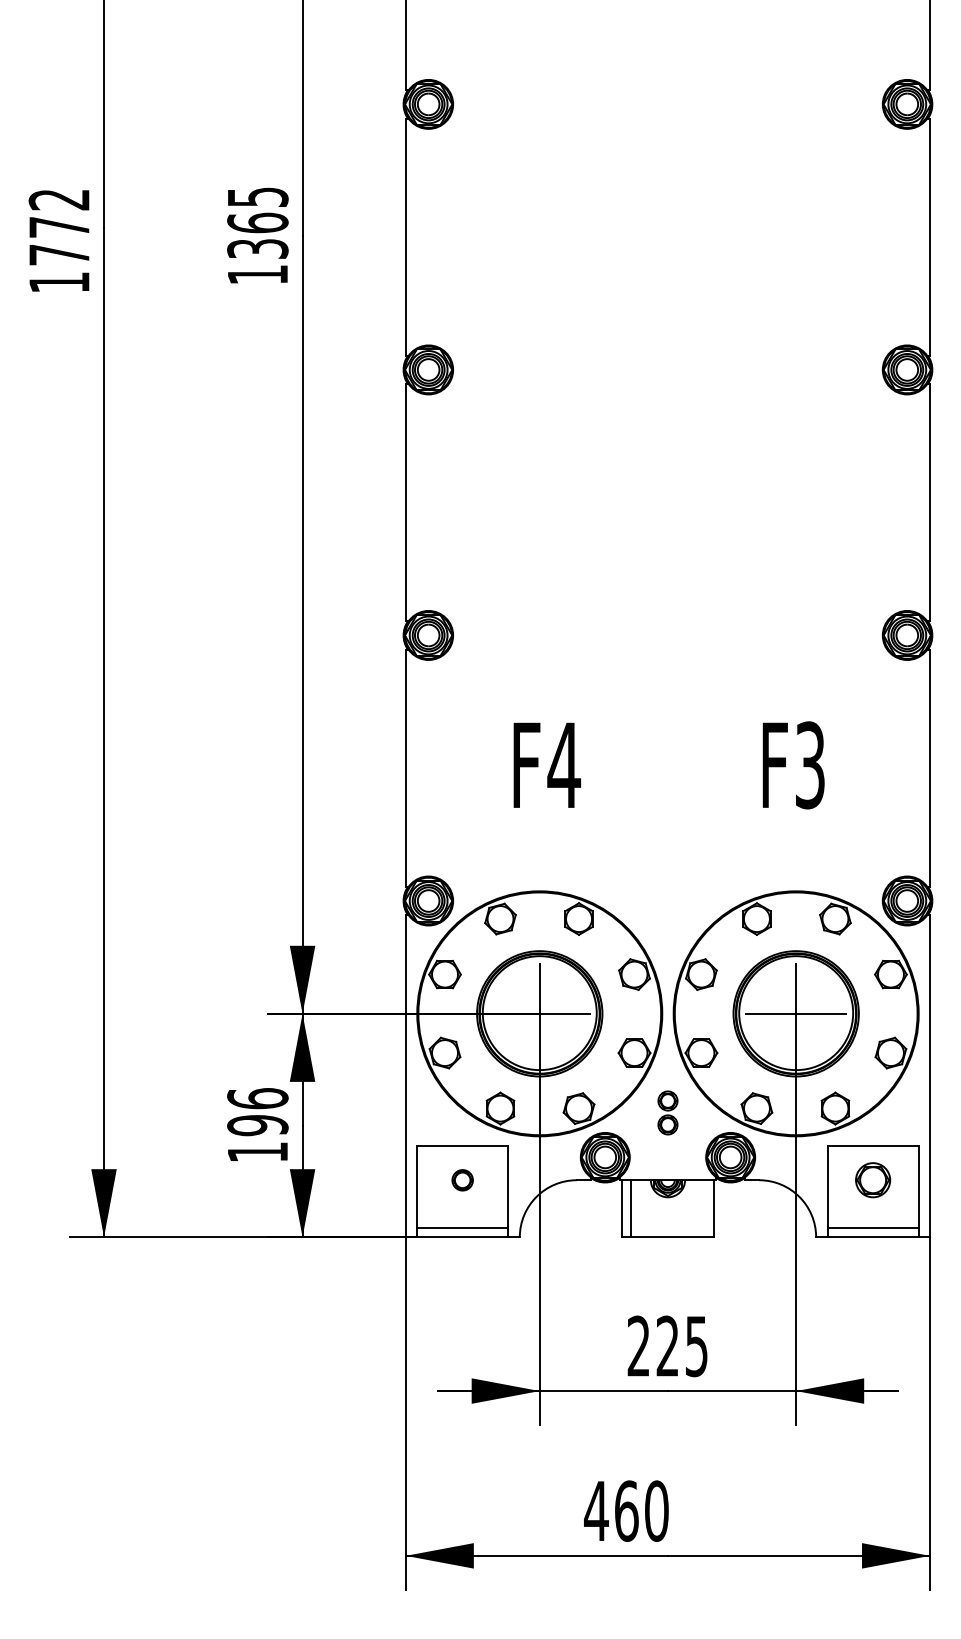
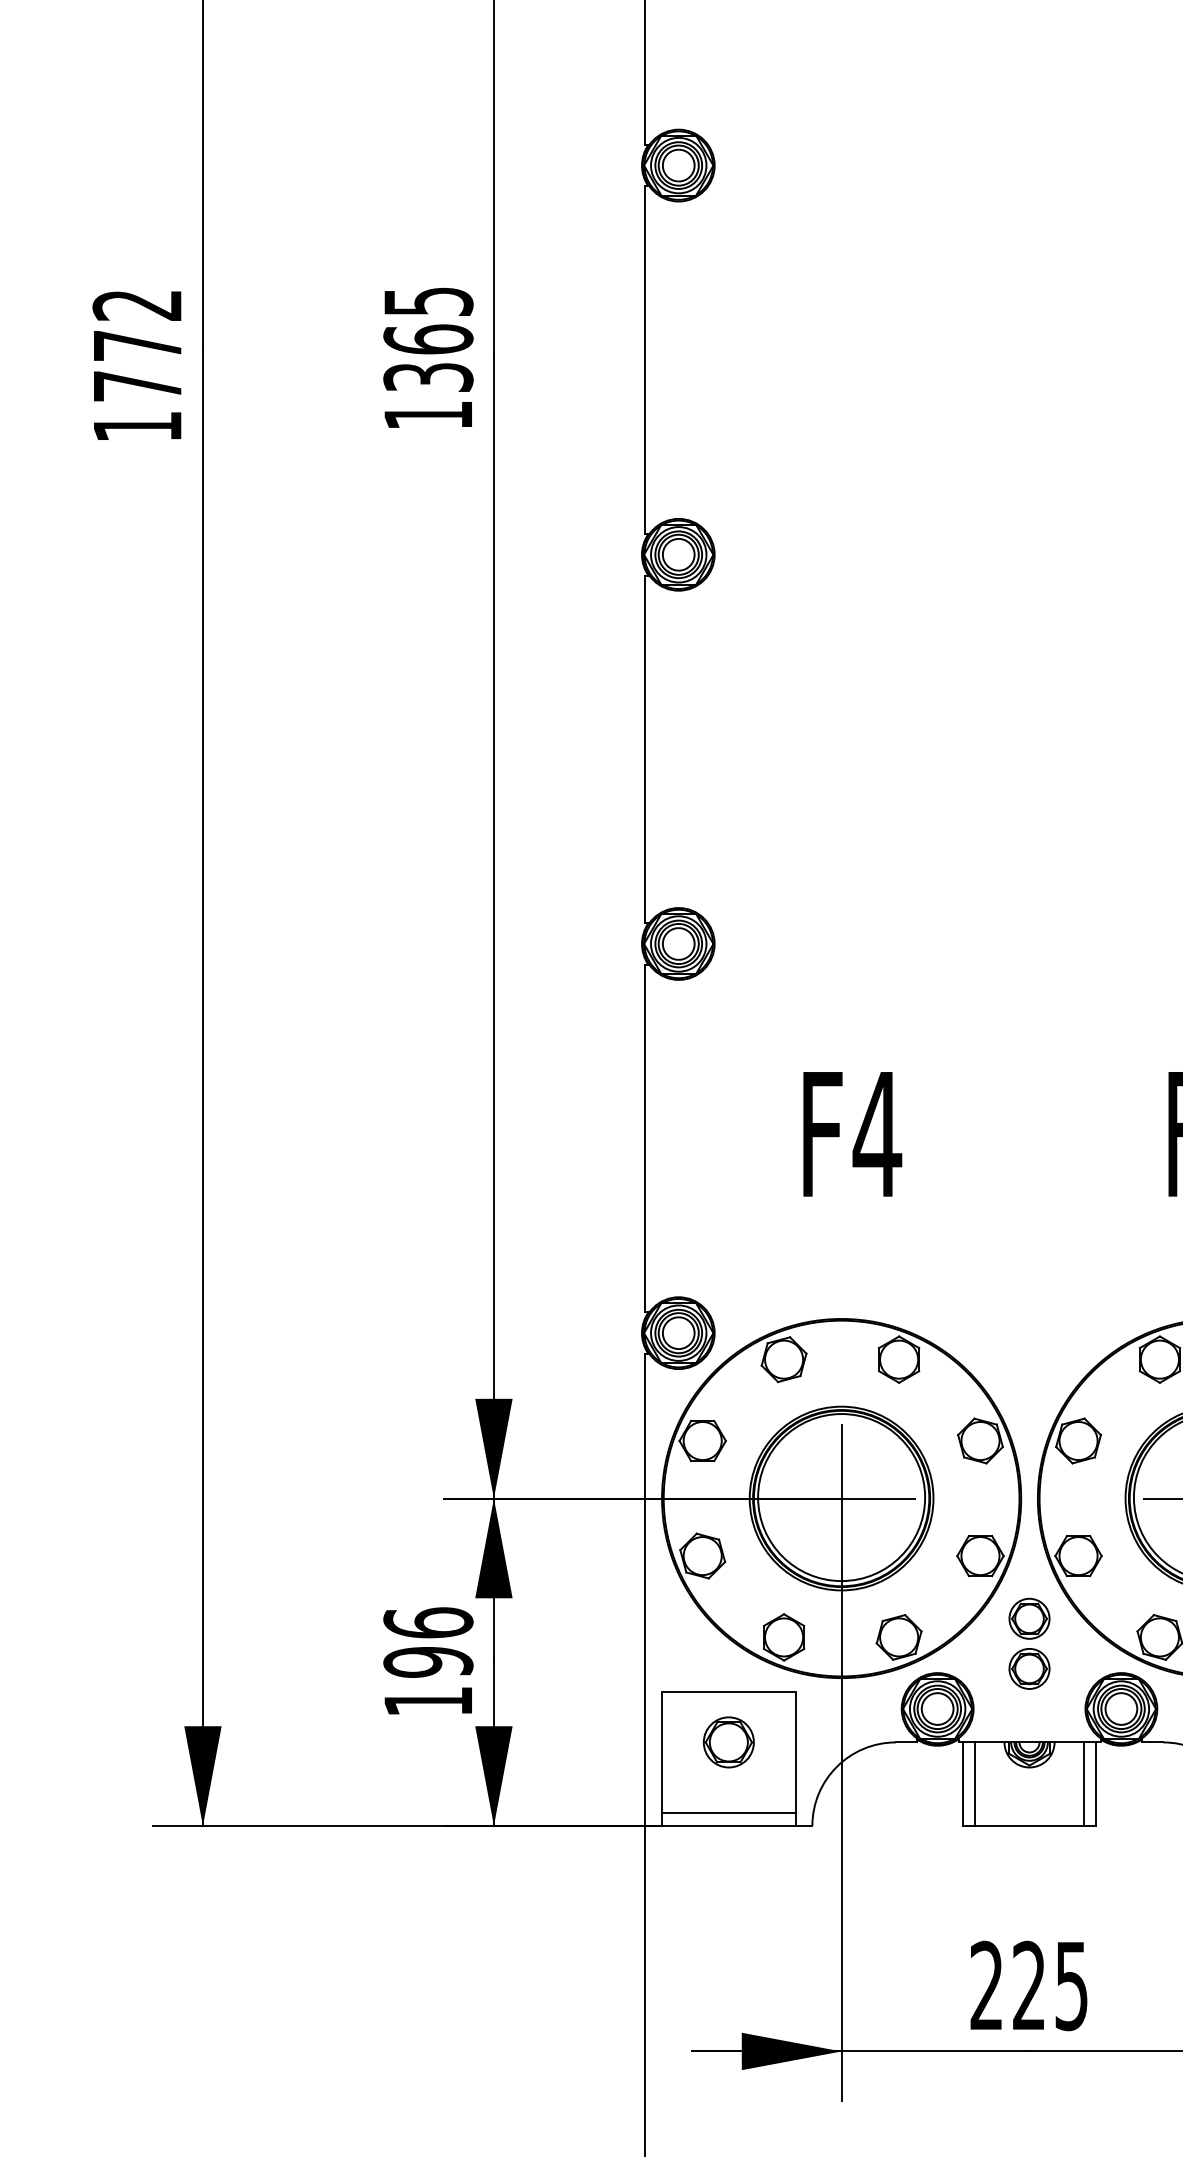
part: (667, 1112) -> (1028, 1643), size x1.43
part: (462, 1180) -> (728, 1742), size x1.67
line: (705, 1208) -> (1084, 1783), added

